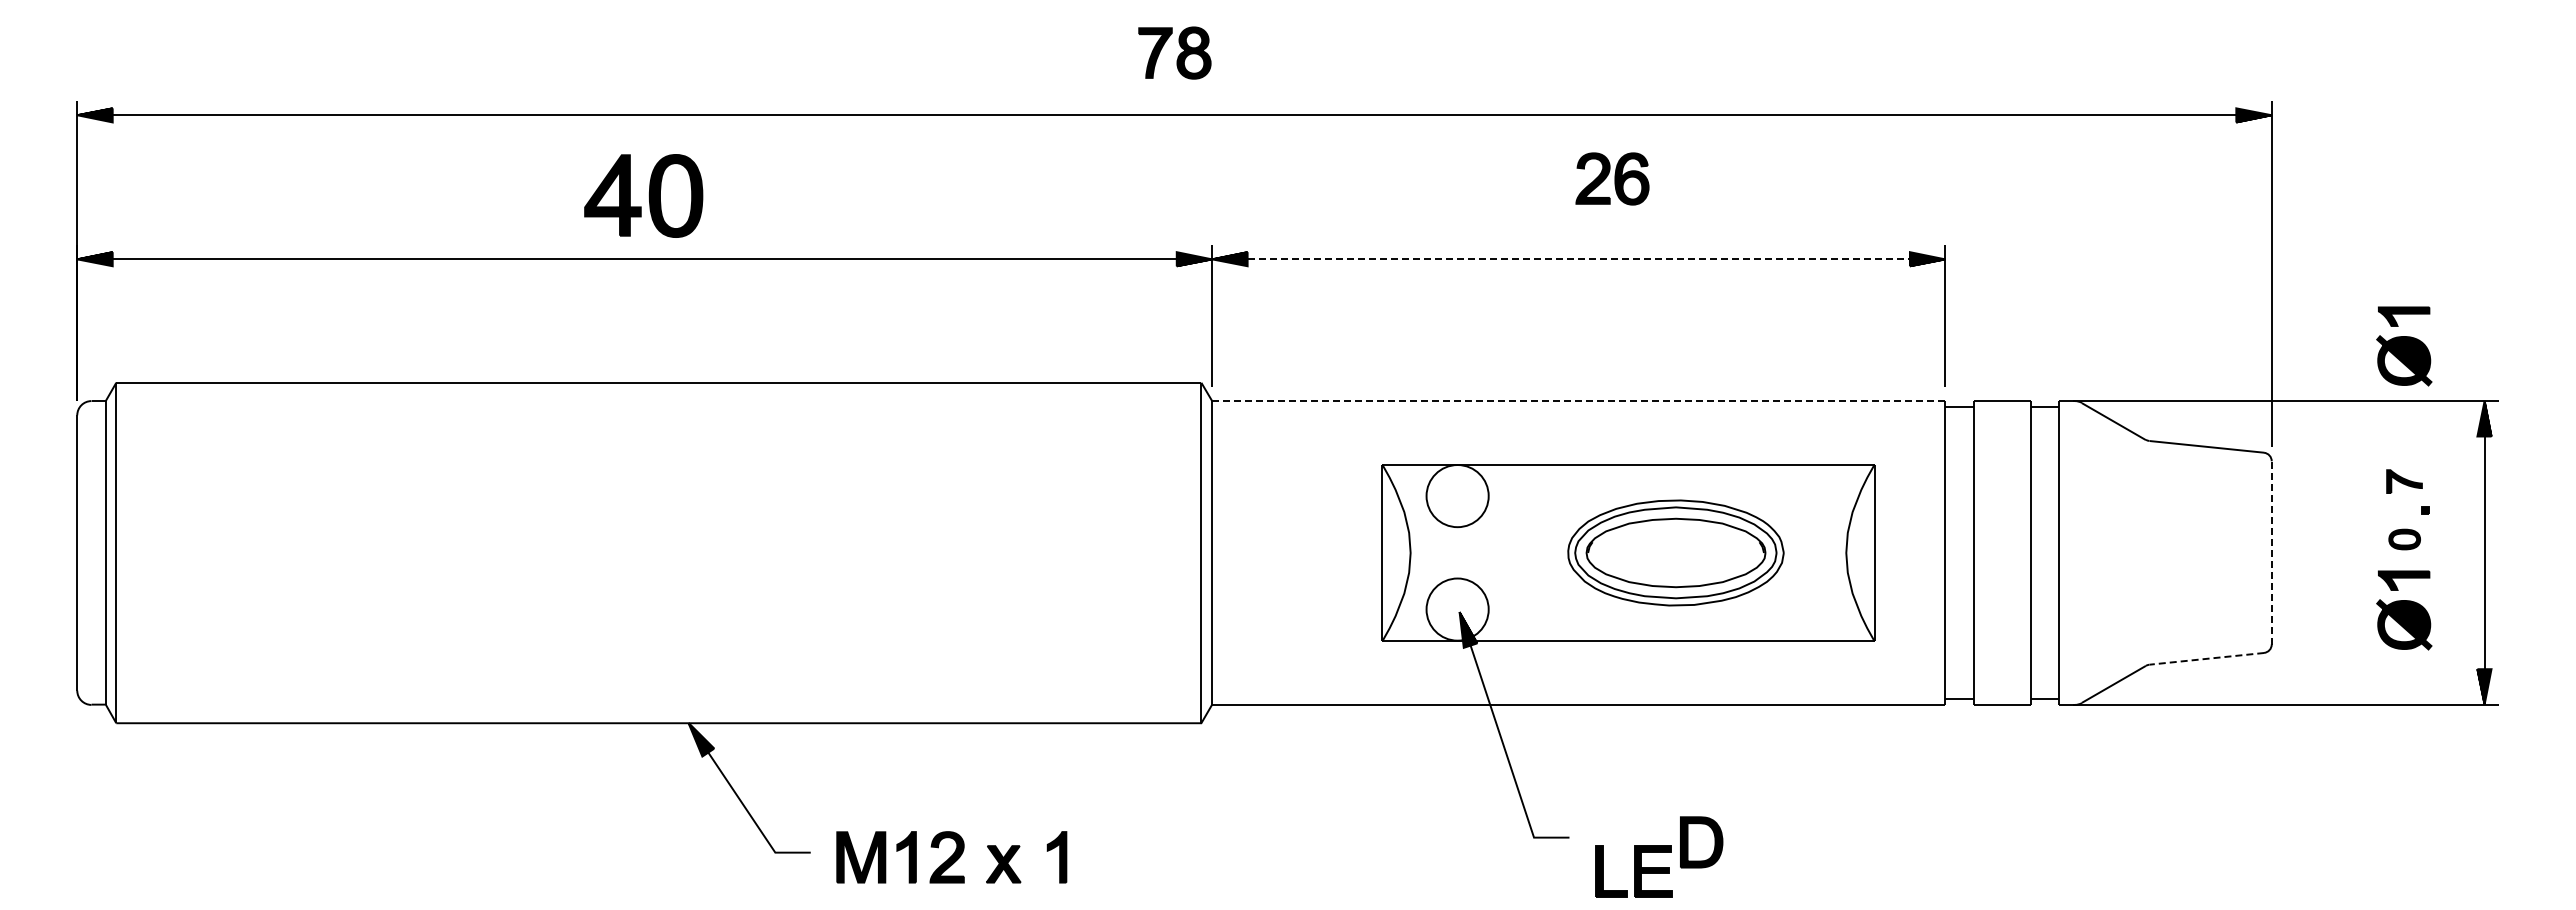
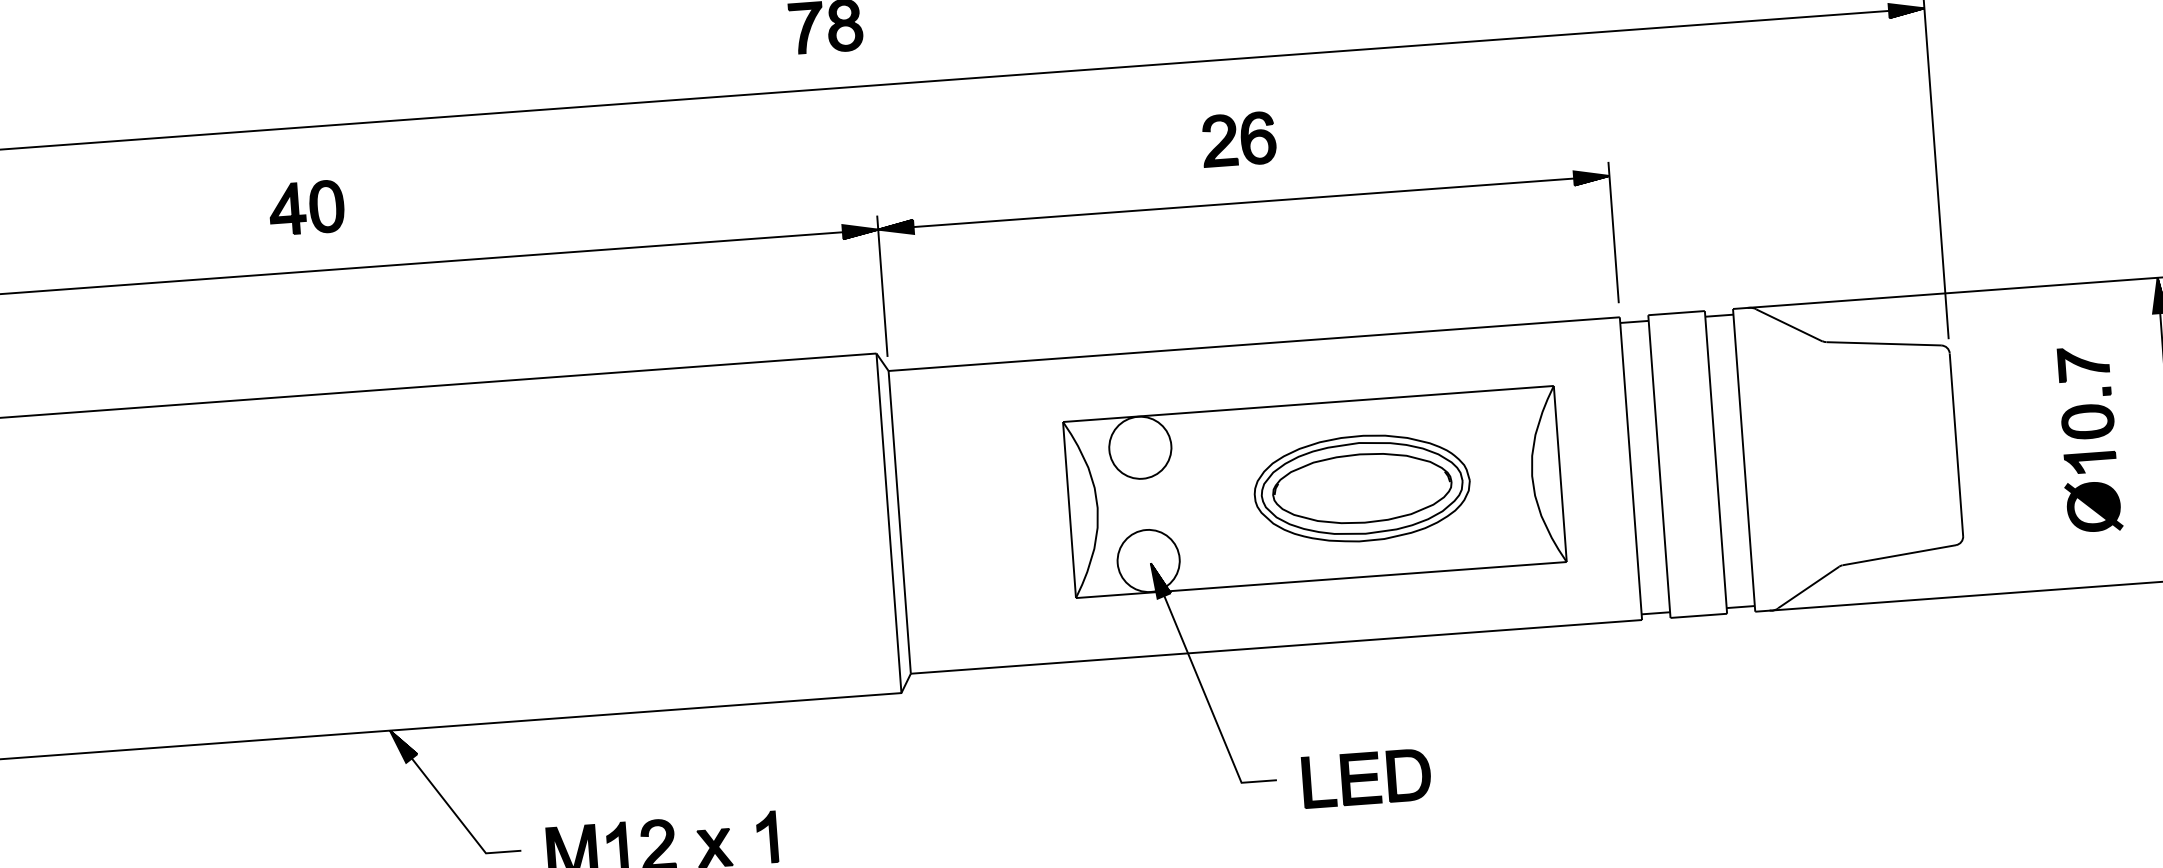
part: (1612, 178) -> (1238, 139), moved
part: (643, 195) -> (306, 207), size x0.62
line: (1579, 259) -> (1244, 202), dashed -> solid
part: (2404, 346) -> (2073, 229), removed
line: (1578, 401) -> (1253, 344), dashed -> solid
part: (2404, 481) -> (2083, 363), size x1.43
part: (2404, 539) -> (2087, 421), size x1.67
line: (2271, 553) -> (1956, 445), dashed -> solid
line: (2206, 658) -> (1899, 554), dashed -> solid
part: (1633, 871) -> (1341, 780), moved

